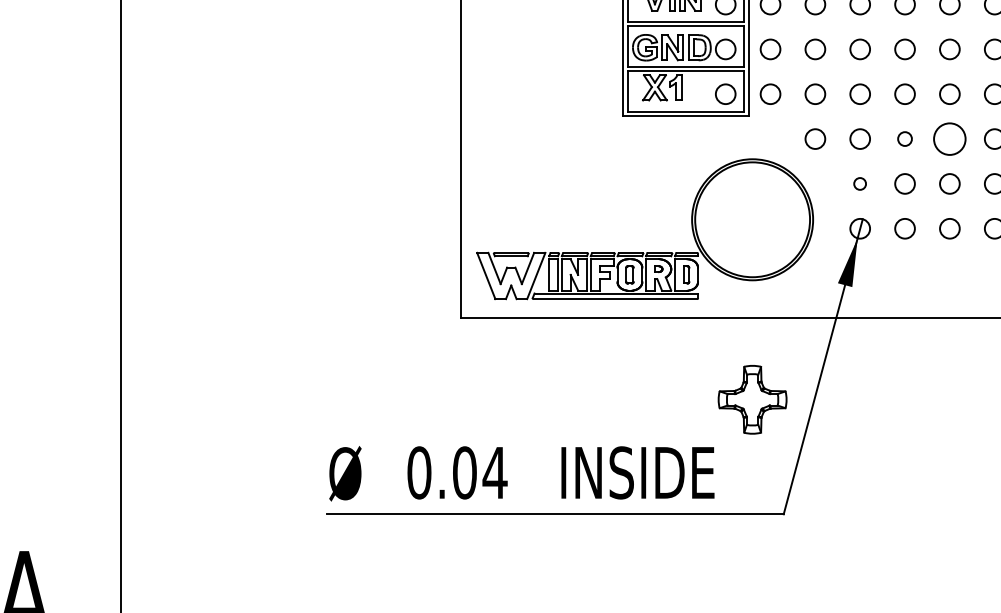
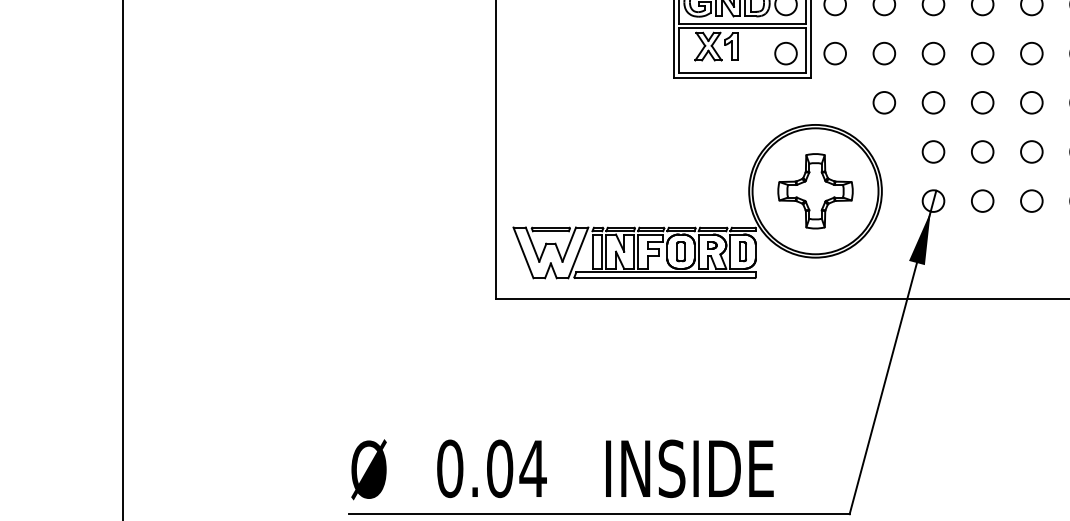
circle: (904, 138) -> (982, 102), size x1.43
circle: (949, 138) -> (1031, 102), size x0.62
circle: (859, 183) -> (932, 151), size x1.67
part: (752, 399) -> (815, 190), moved

